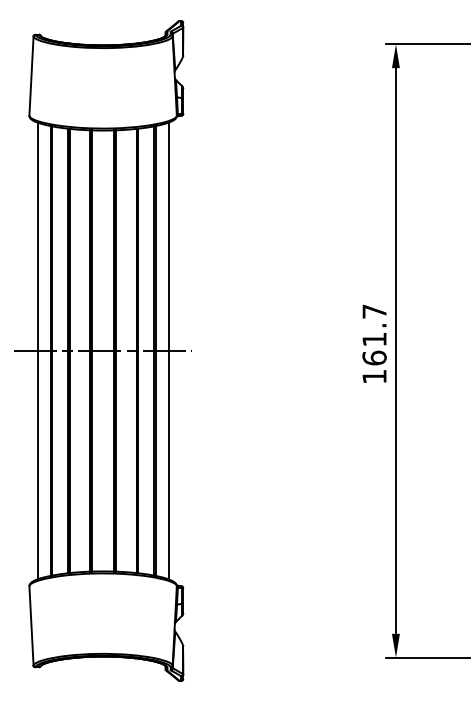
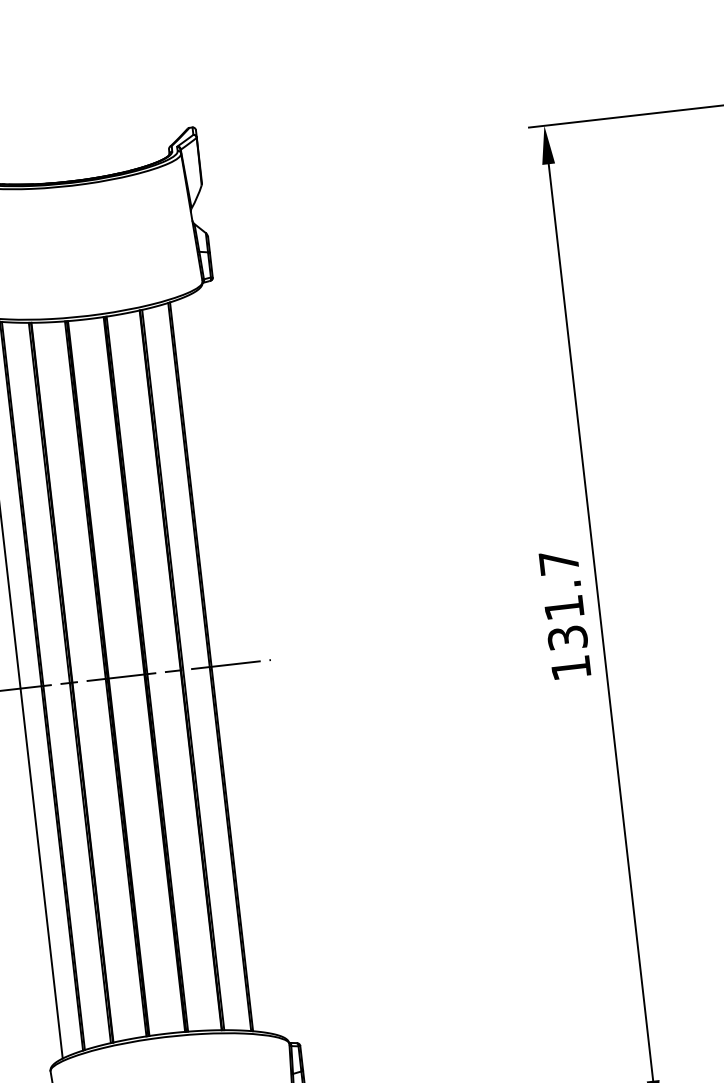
line: (168, 350) -> (232, 663), removed
text: (374, 357) -> (567, 636), 161.7 -> 131.7

